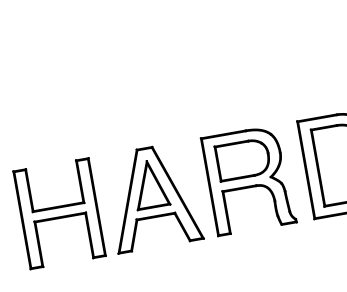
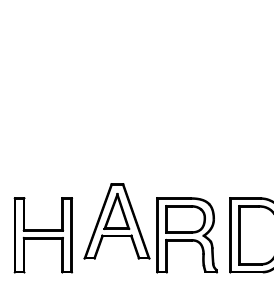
part: (151, 197) -> (116, 221), moved

